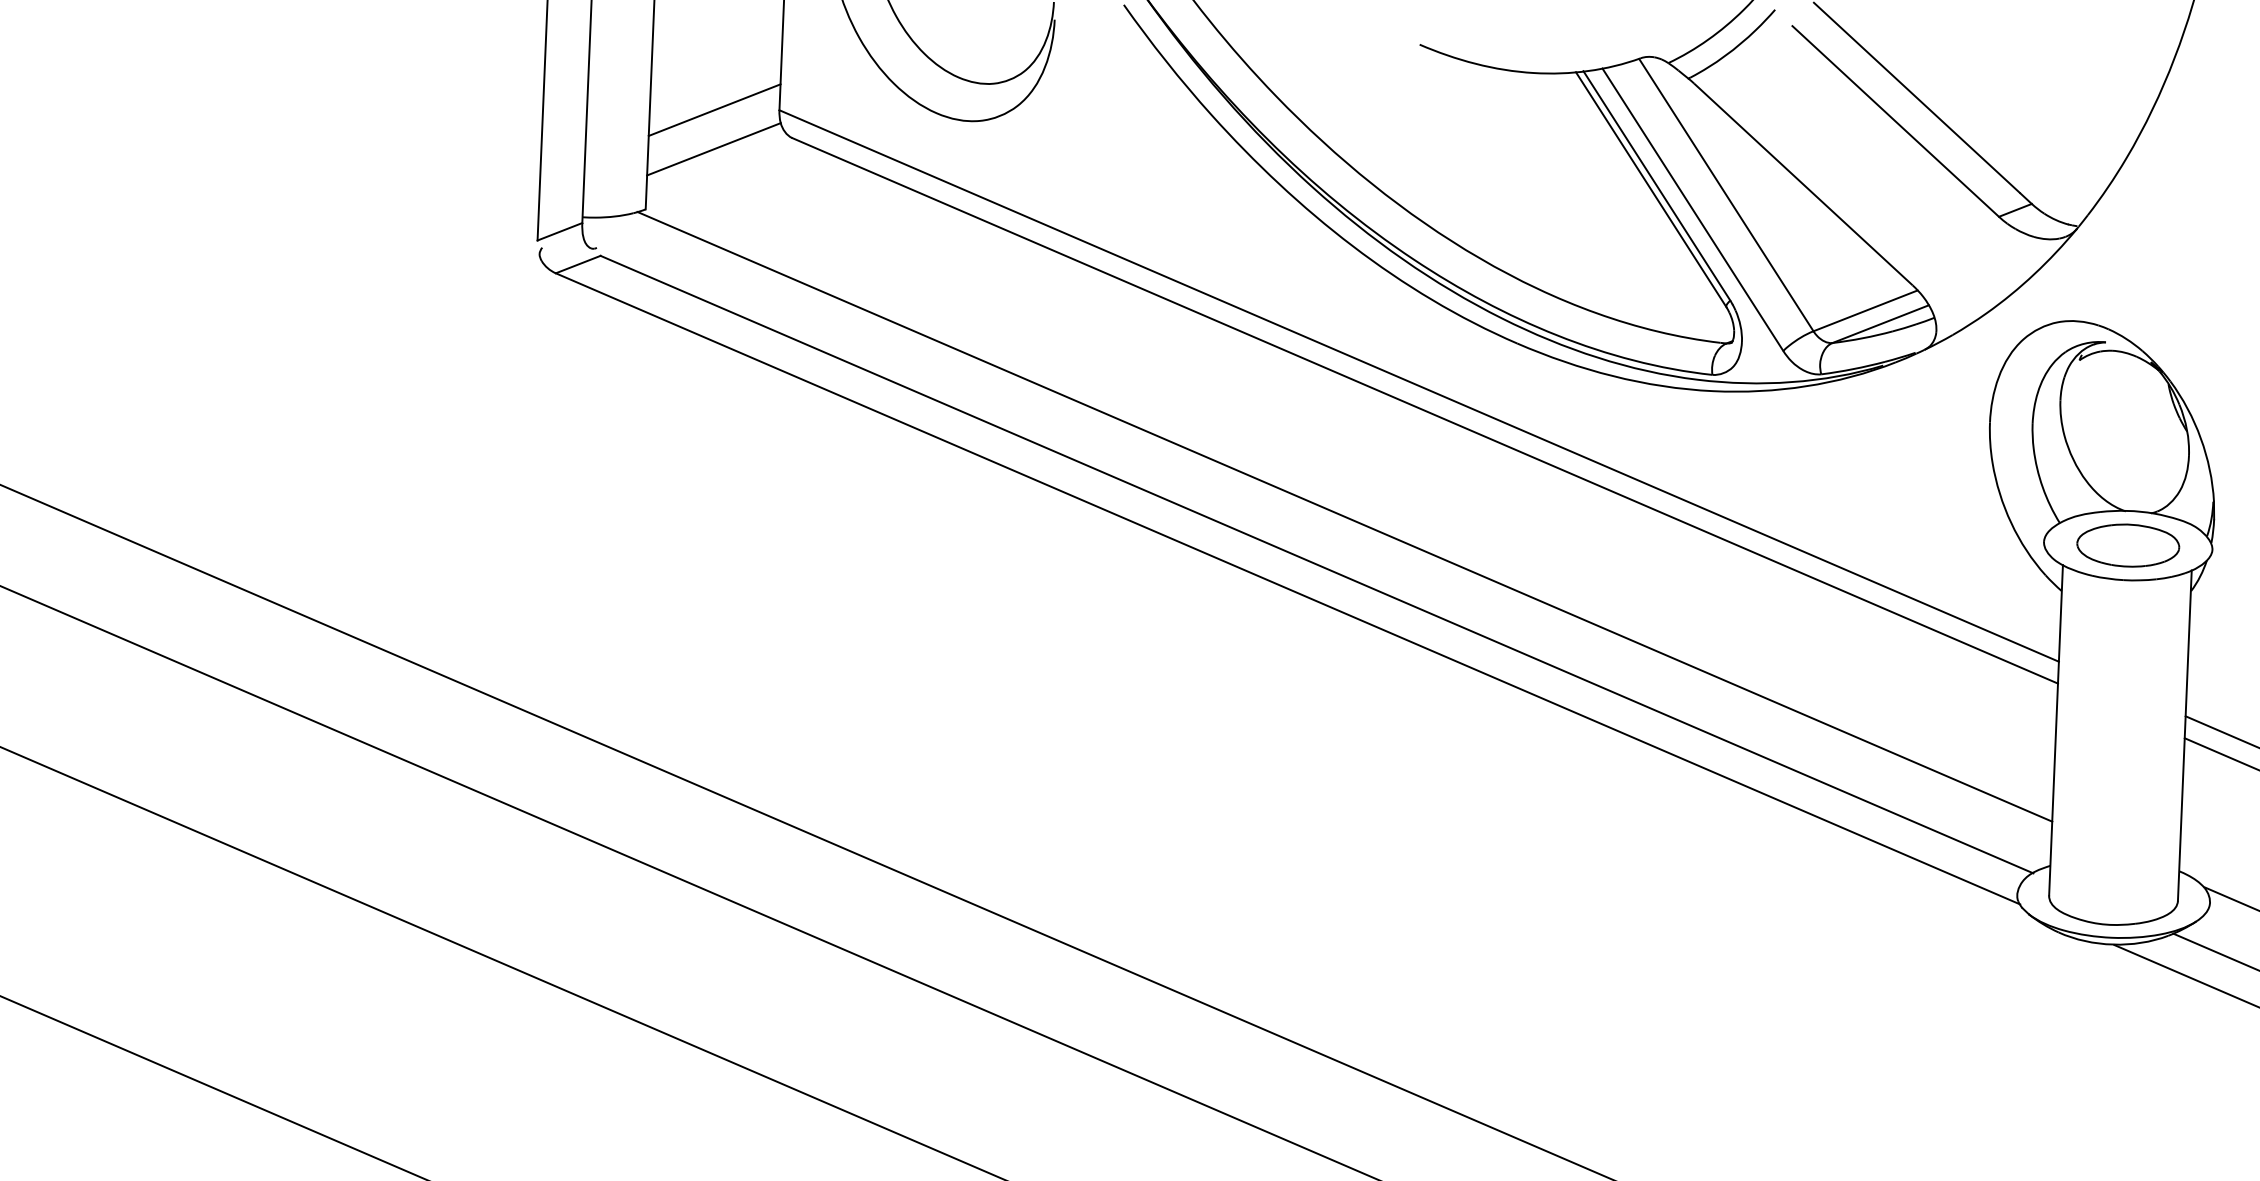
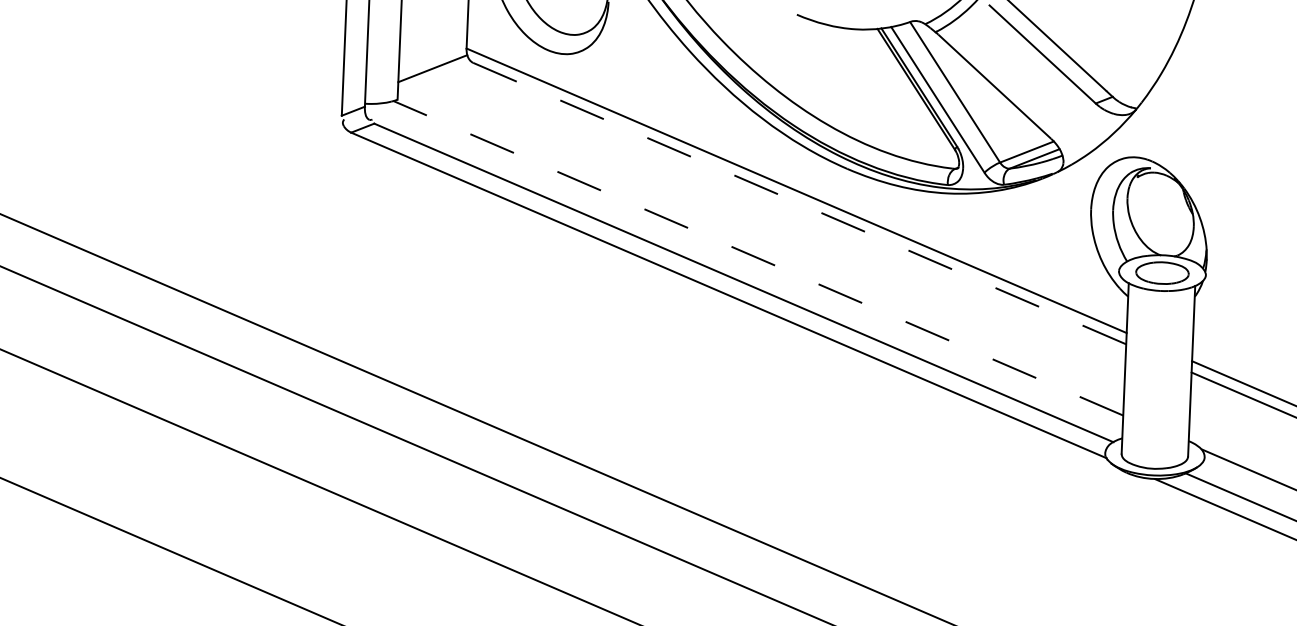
line: (715, 110) -> (433, 48), removed
line: (1424, 410) -> (799, 203), solid -> dashed
line: (1343, 517) -> (757, 258), solid -> dashed

